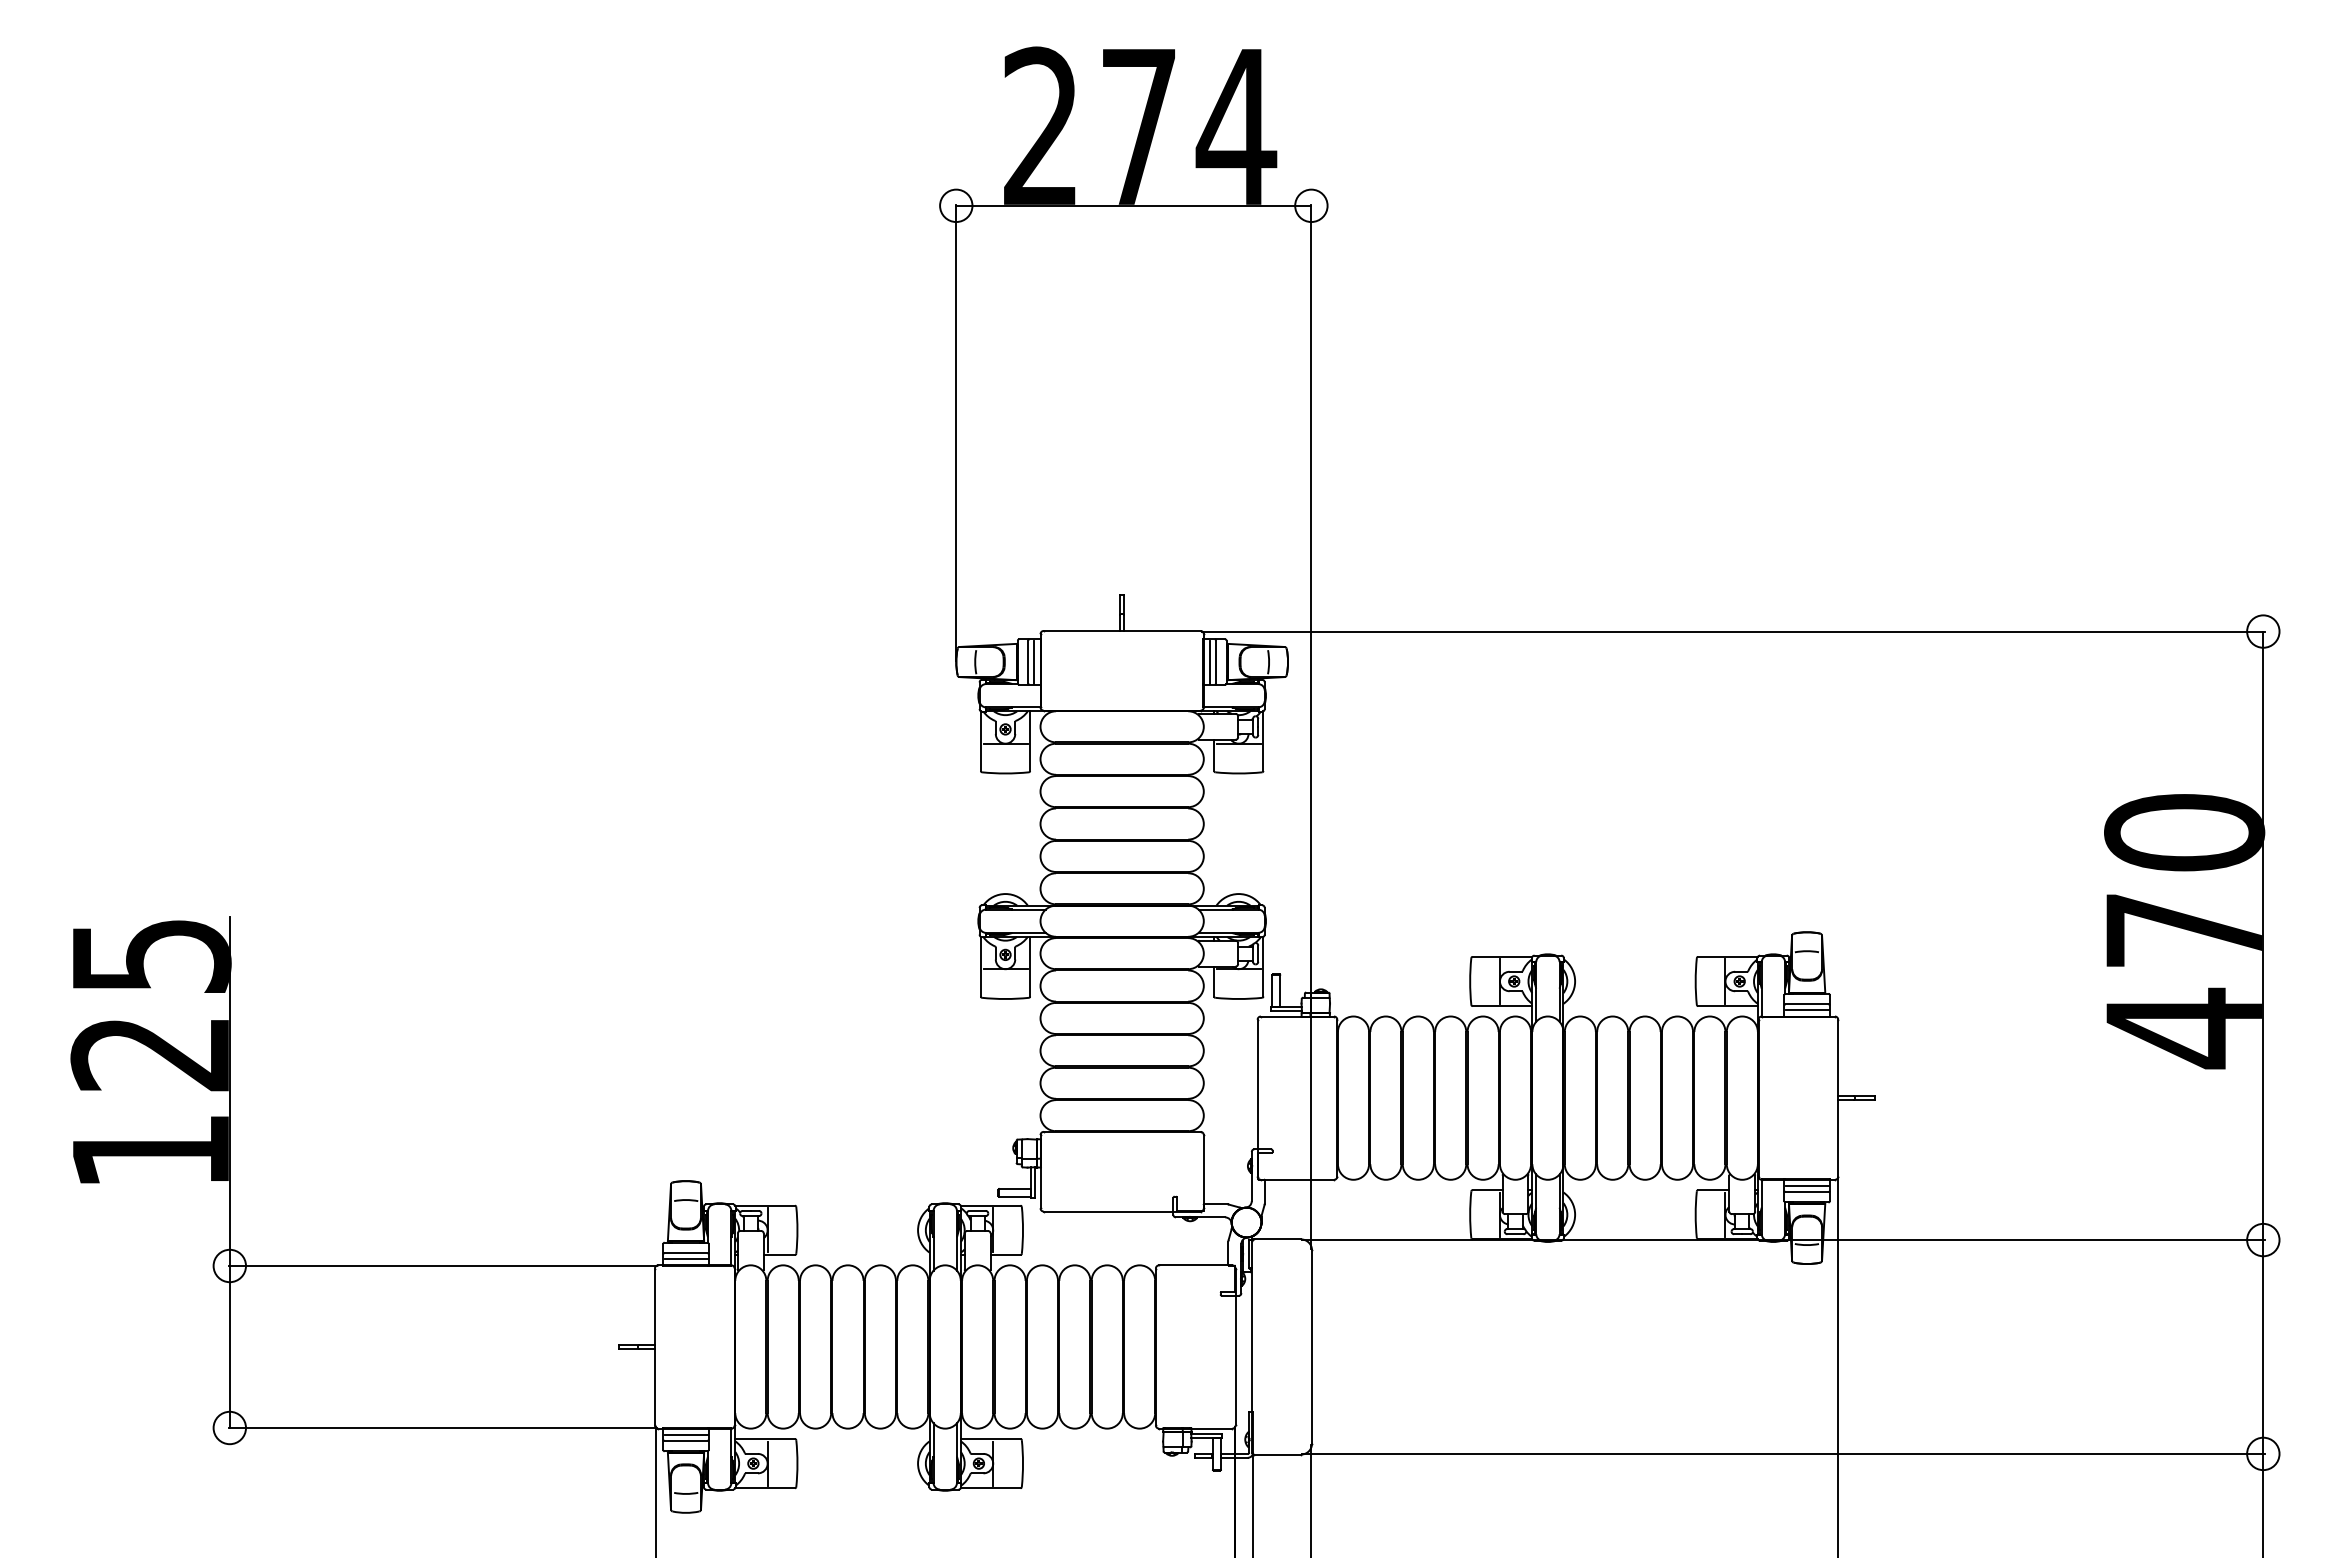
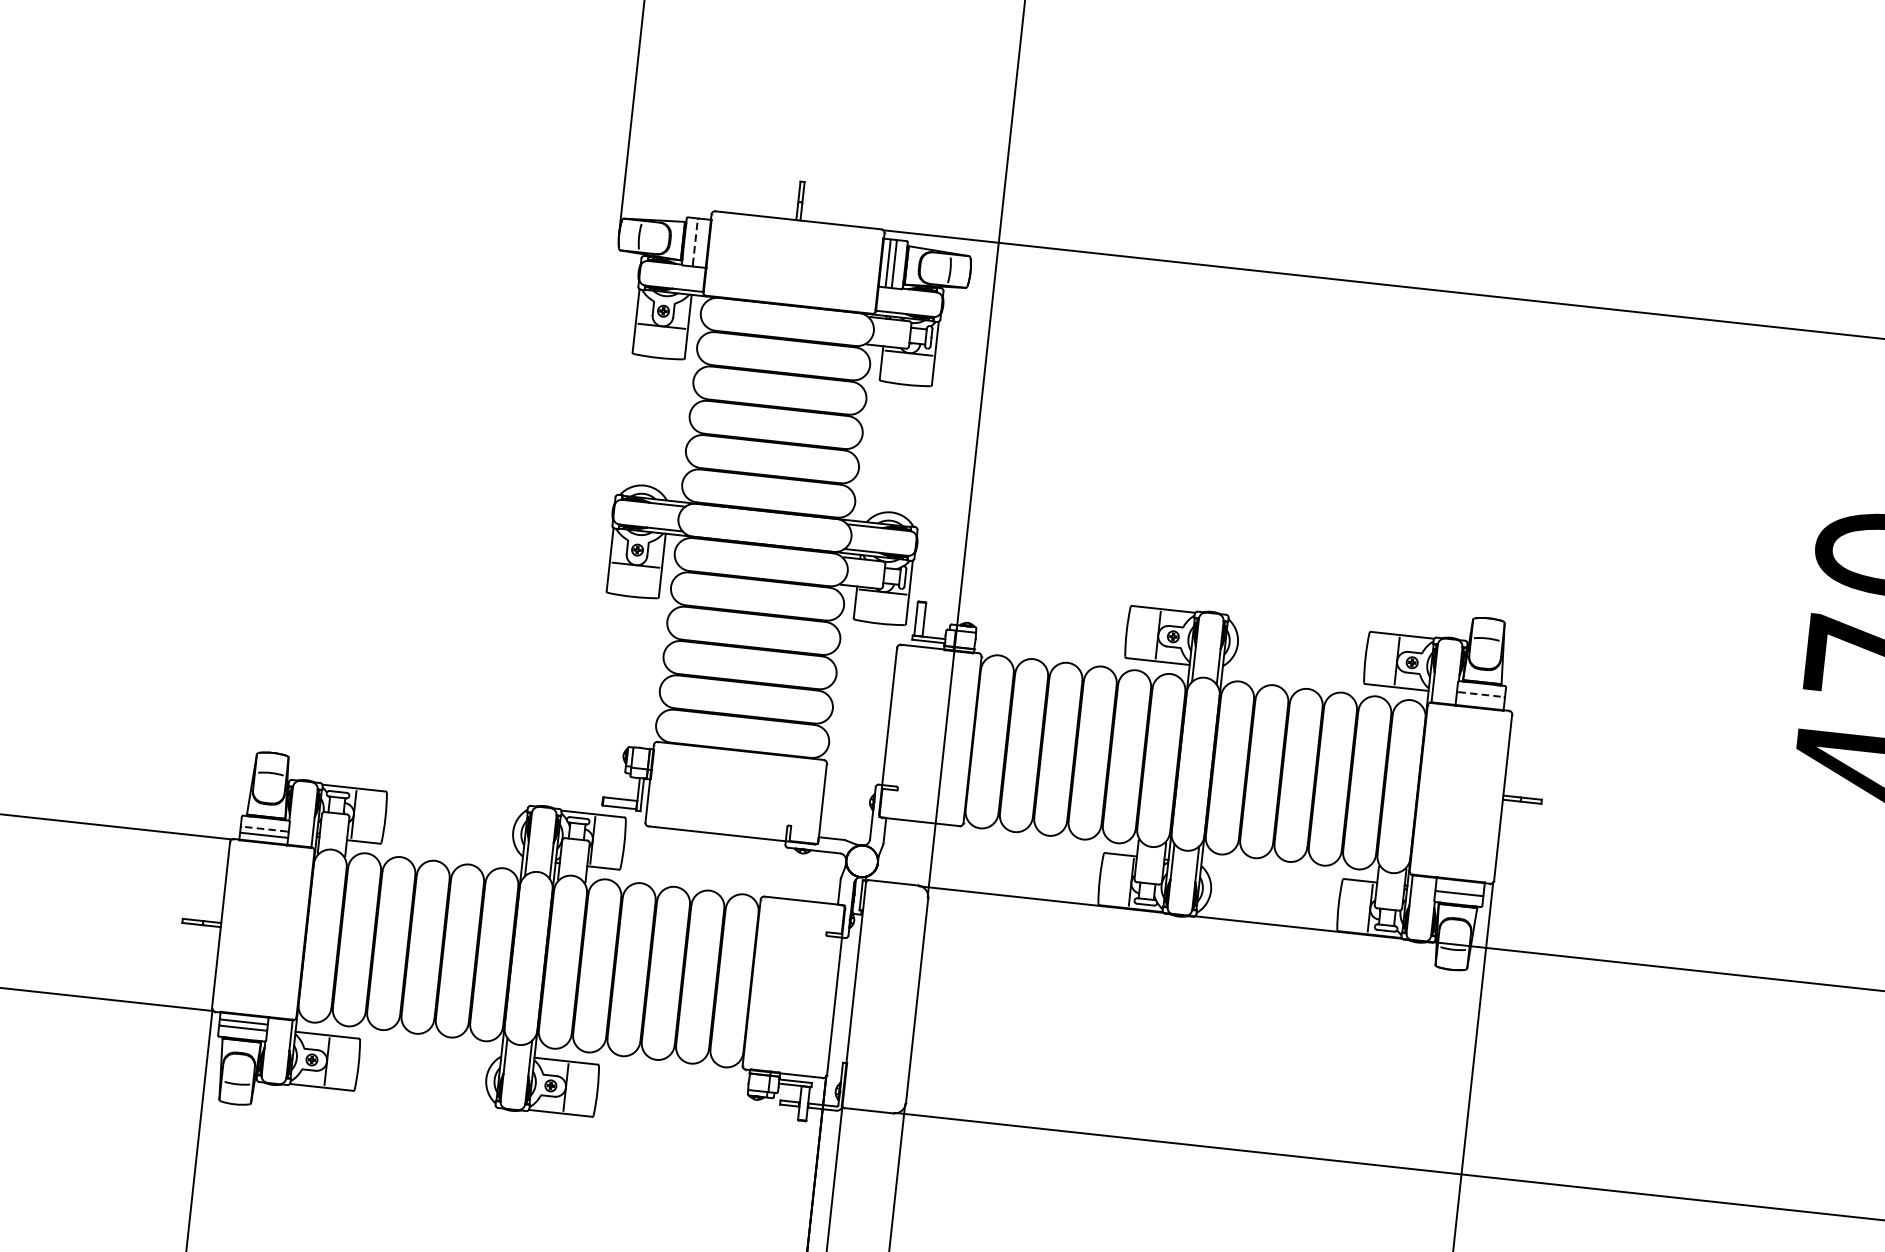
line: (1028, 661) -> (695, 241), solid -> dashed
line: (1034, 661) -> (702, 242), removed
line: (1807, 1004) -> (1481, 694), solid -> dashed
line: (1806, 1010) -> (1479, 701), removed
line: (1806, 1186) -> (1459, 887), removed
line: (685, 1253) -> (264, 829), solid -> dashed

